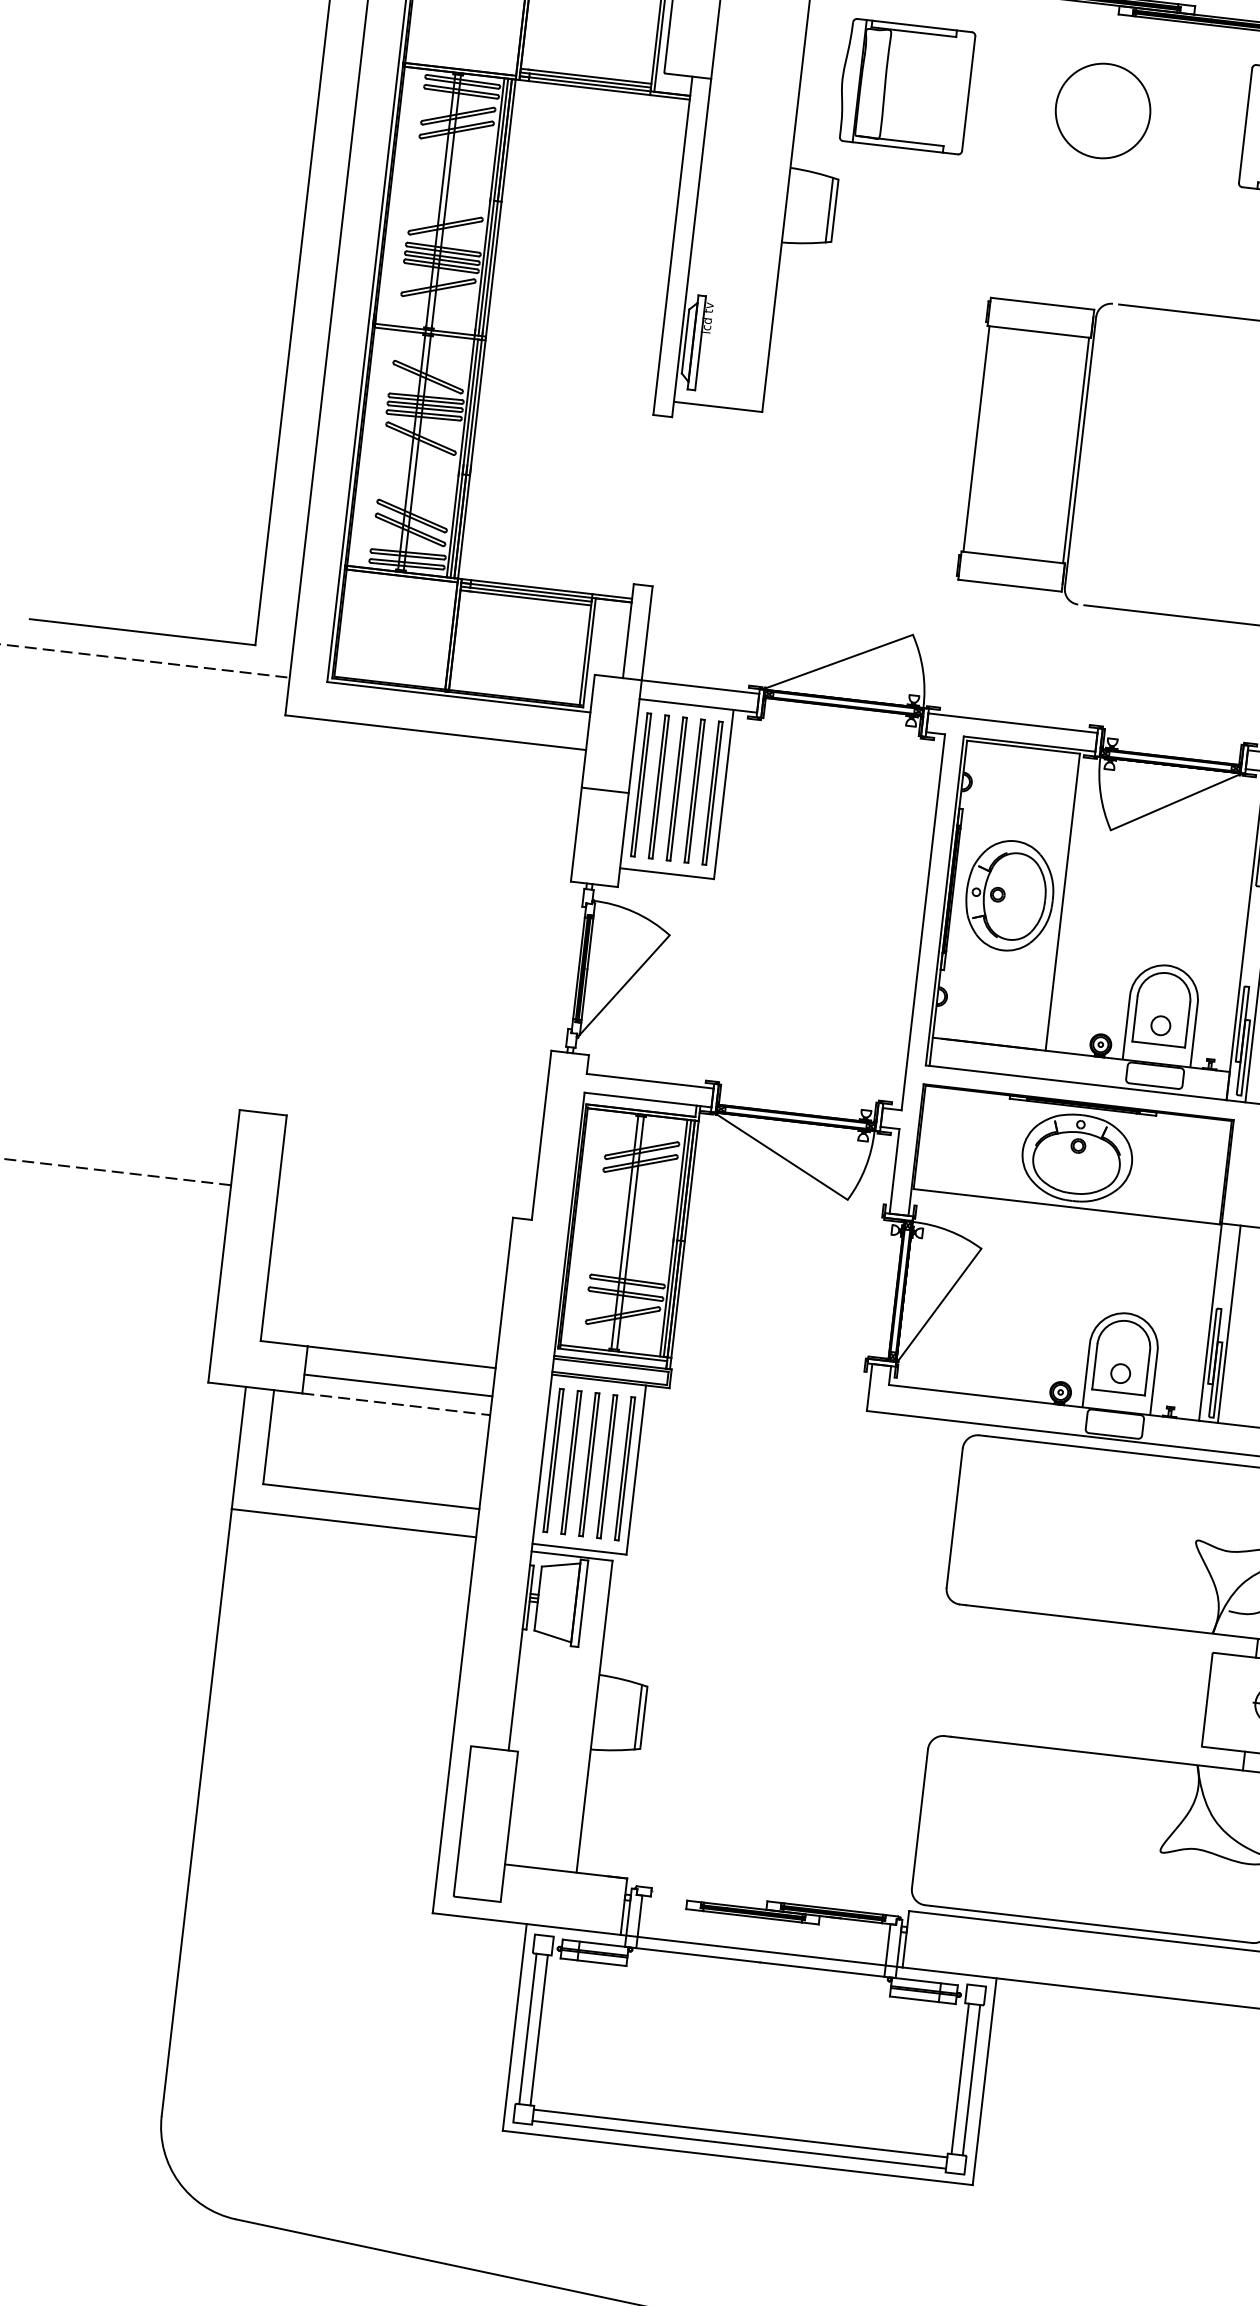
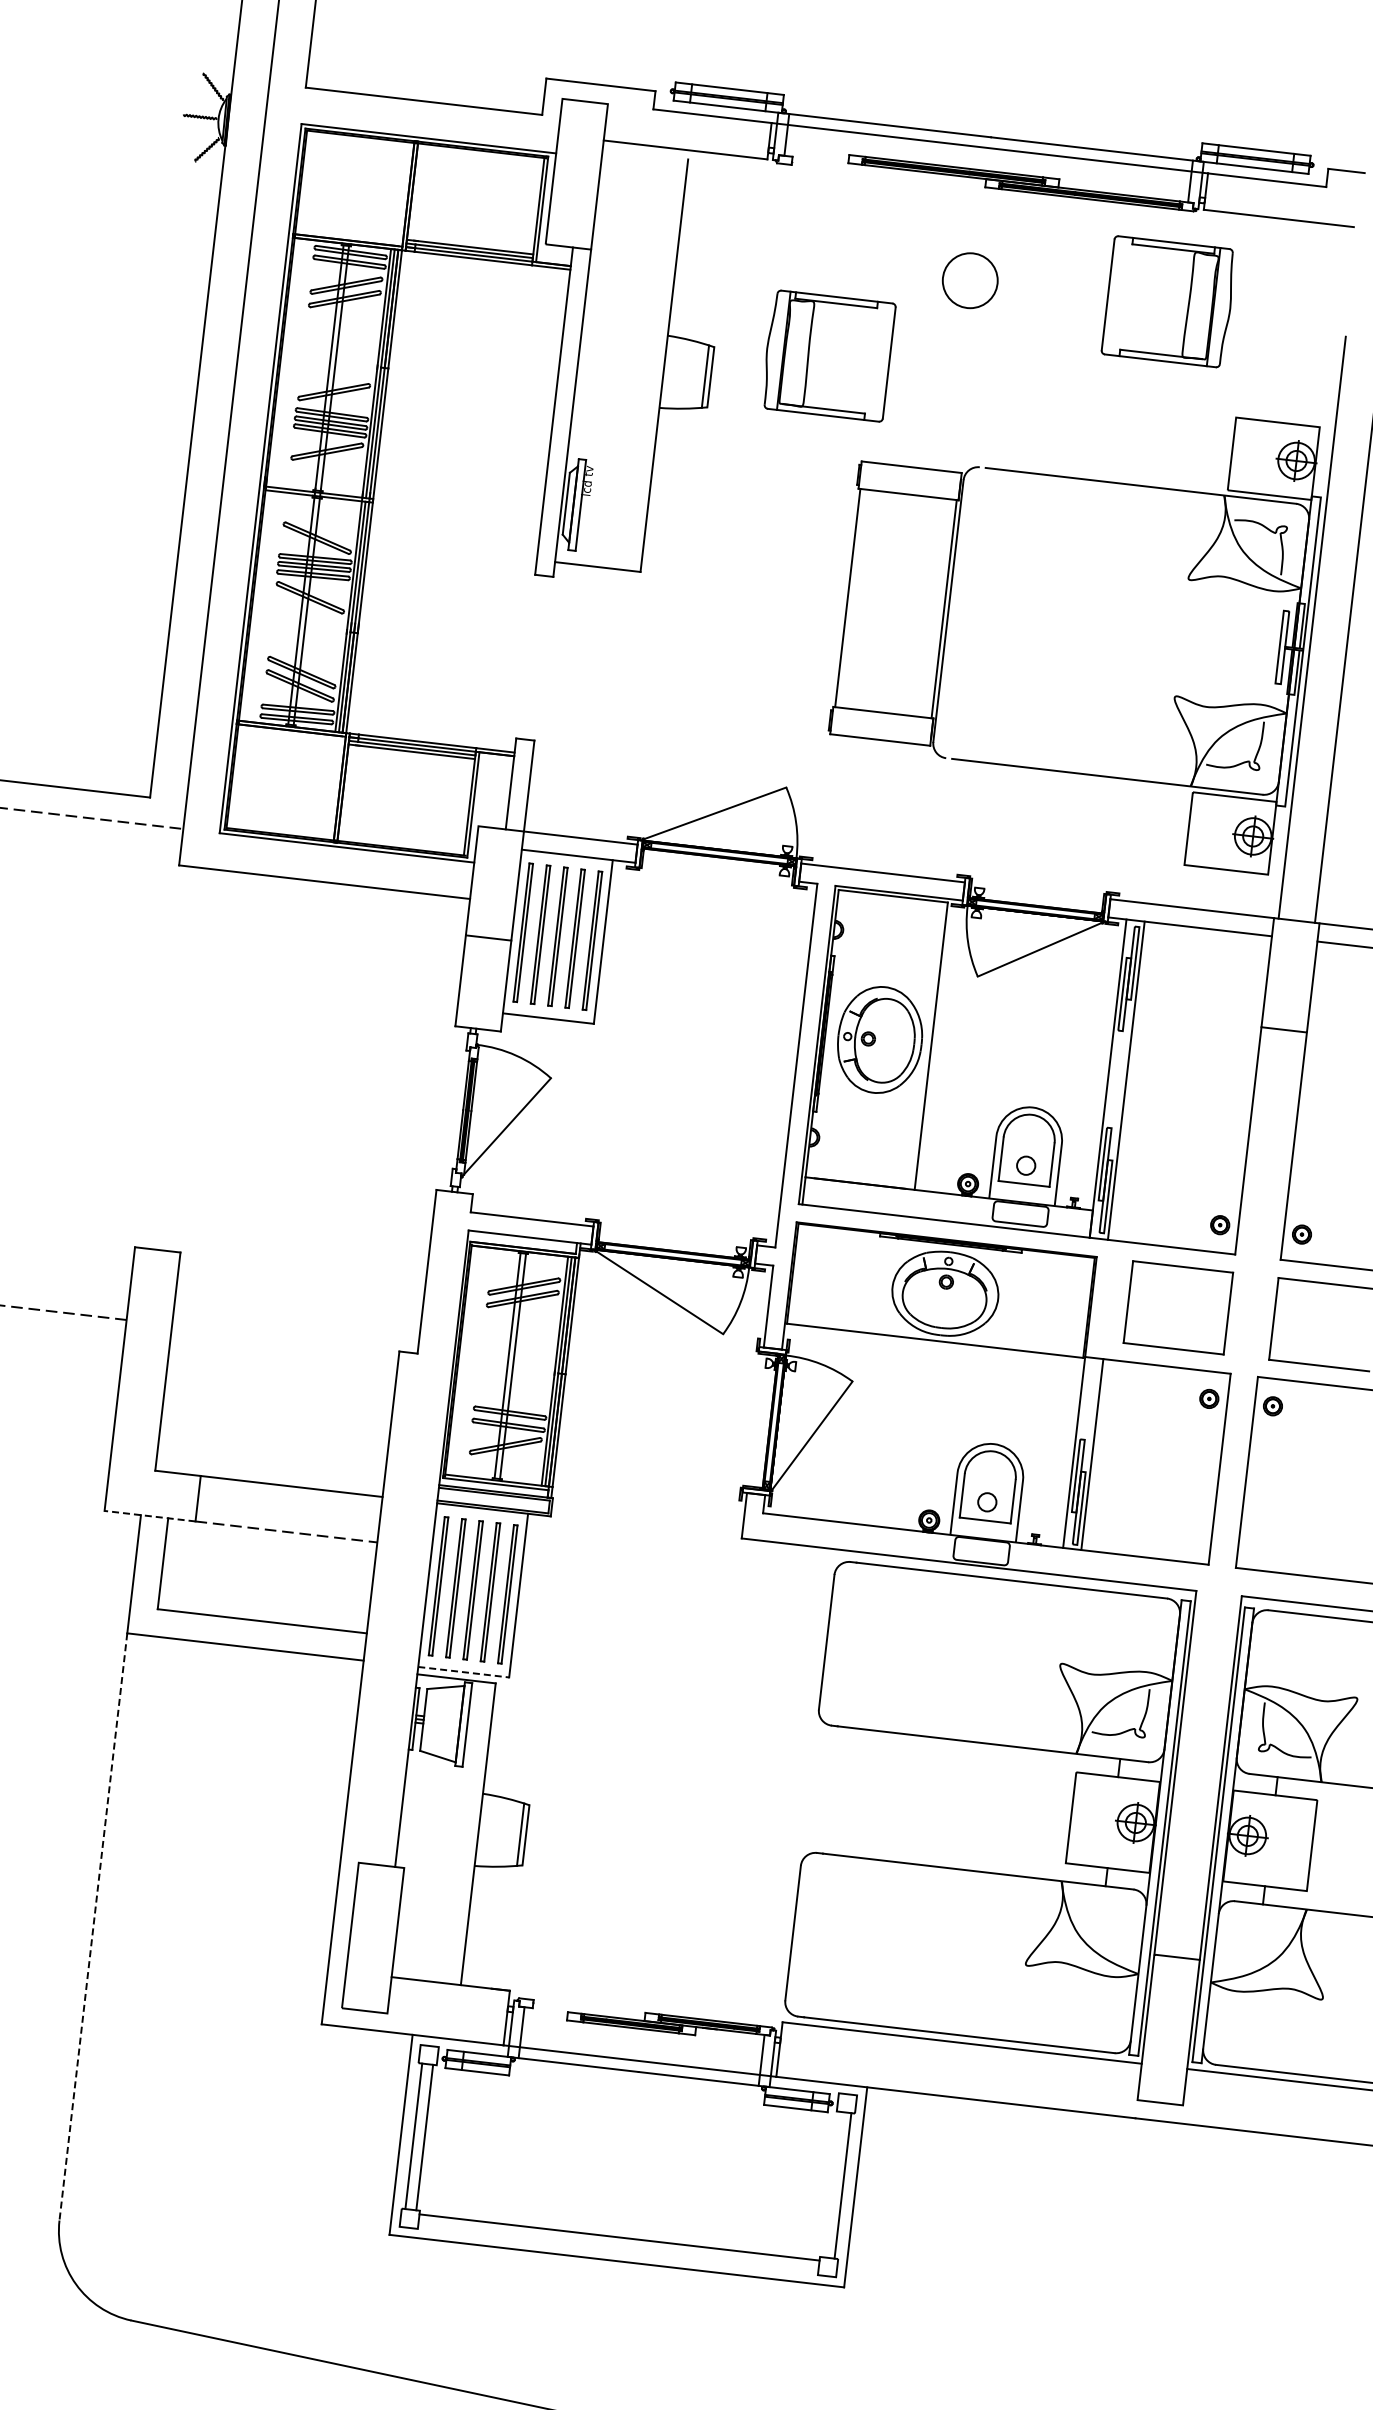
part: (906, 85) -> (829, 355), moved
circle: (1103, 110) -> (970, 280), size x0.6
line: (398, 1385) -> (288, 1513), removed
line: (255, 1388) -> (150, 1516), solid -> dashed
line: (579, 1549) -> (463, 1672), solid -> dashed
line: (196, 1812) -> (93, 1926), solid -> dashed
line: (959, 2078) -> (831, 2184), removed
line: (739, 2144) -> (618, 2248), removed

